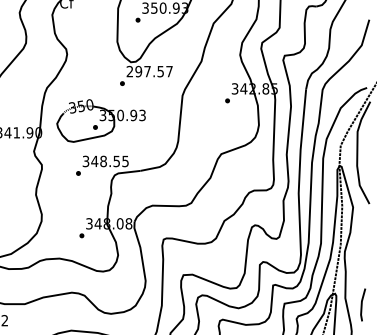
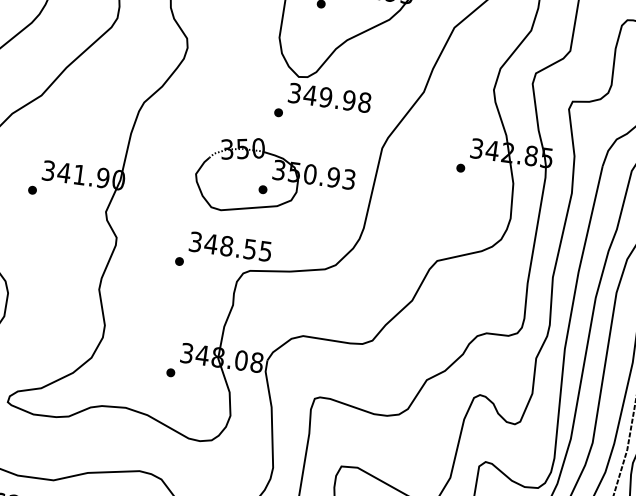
text: (149, 71) -> (329, 97), 297.57 -> 349.98
part: (100, 120) -> (273, 178), moved

